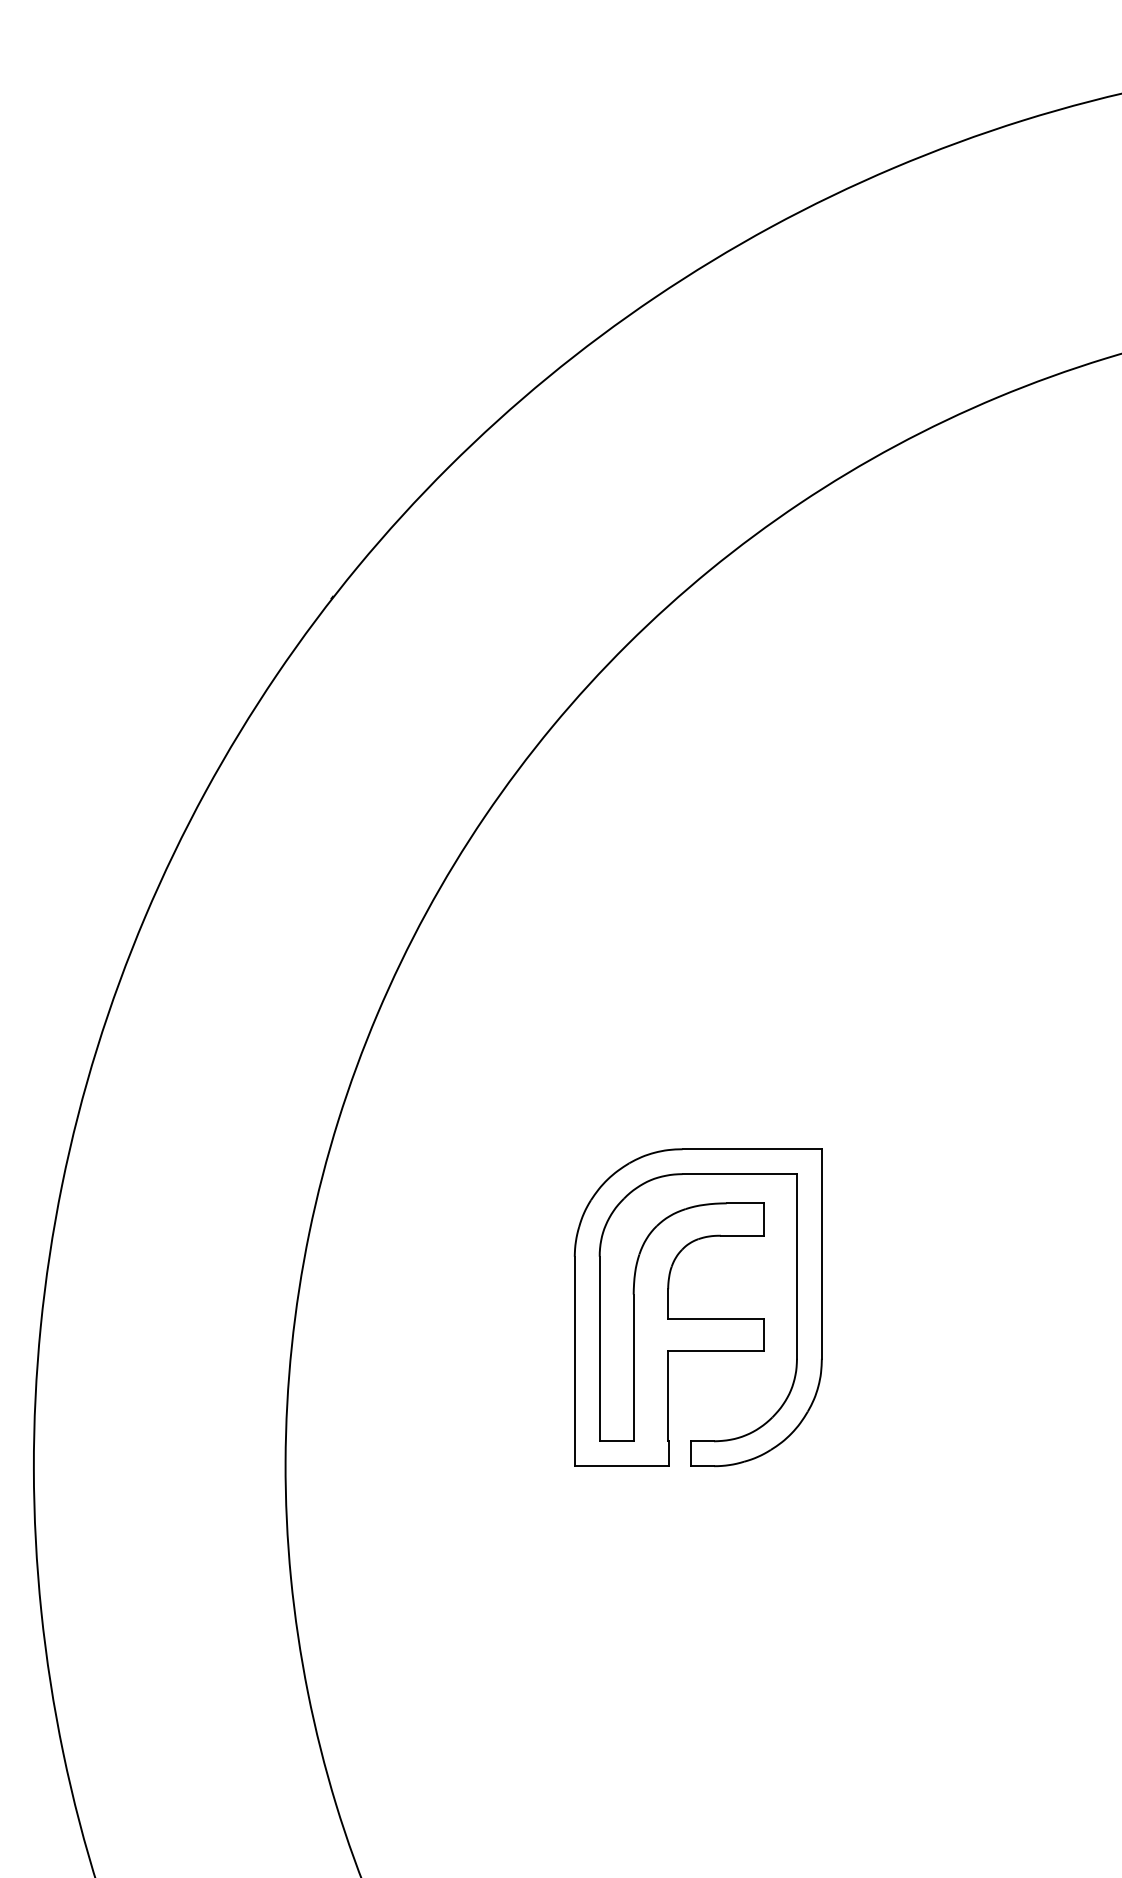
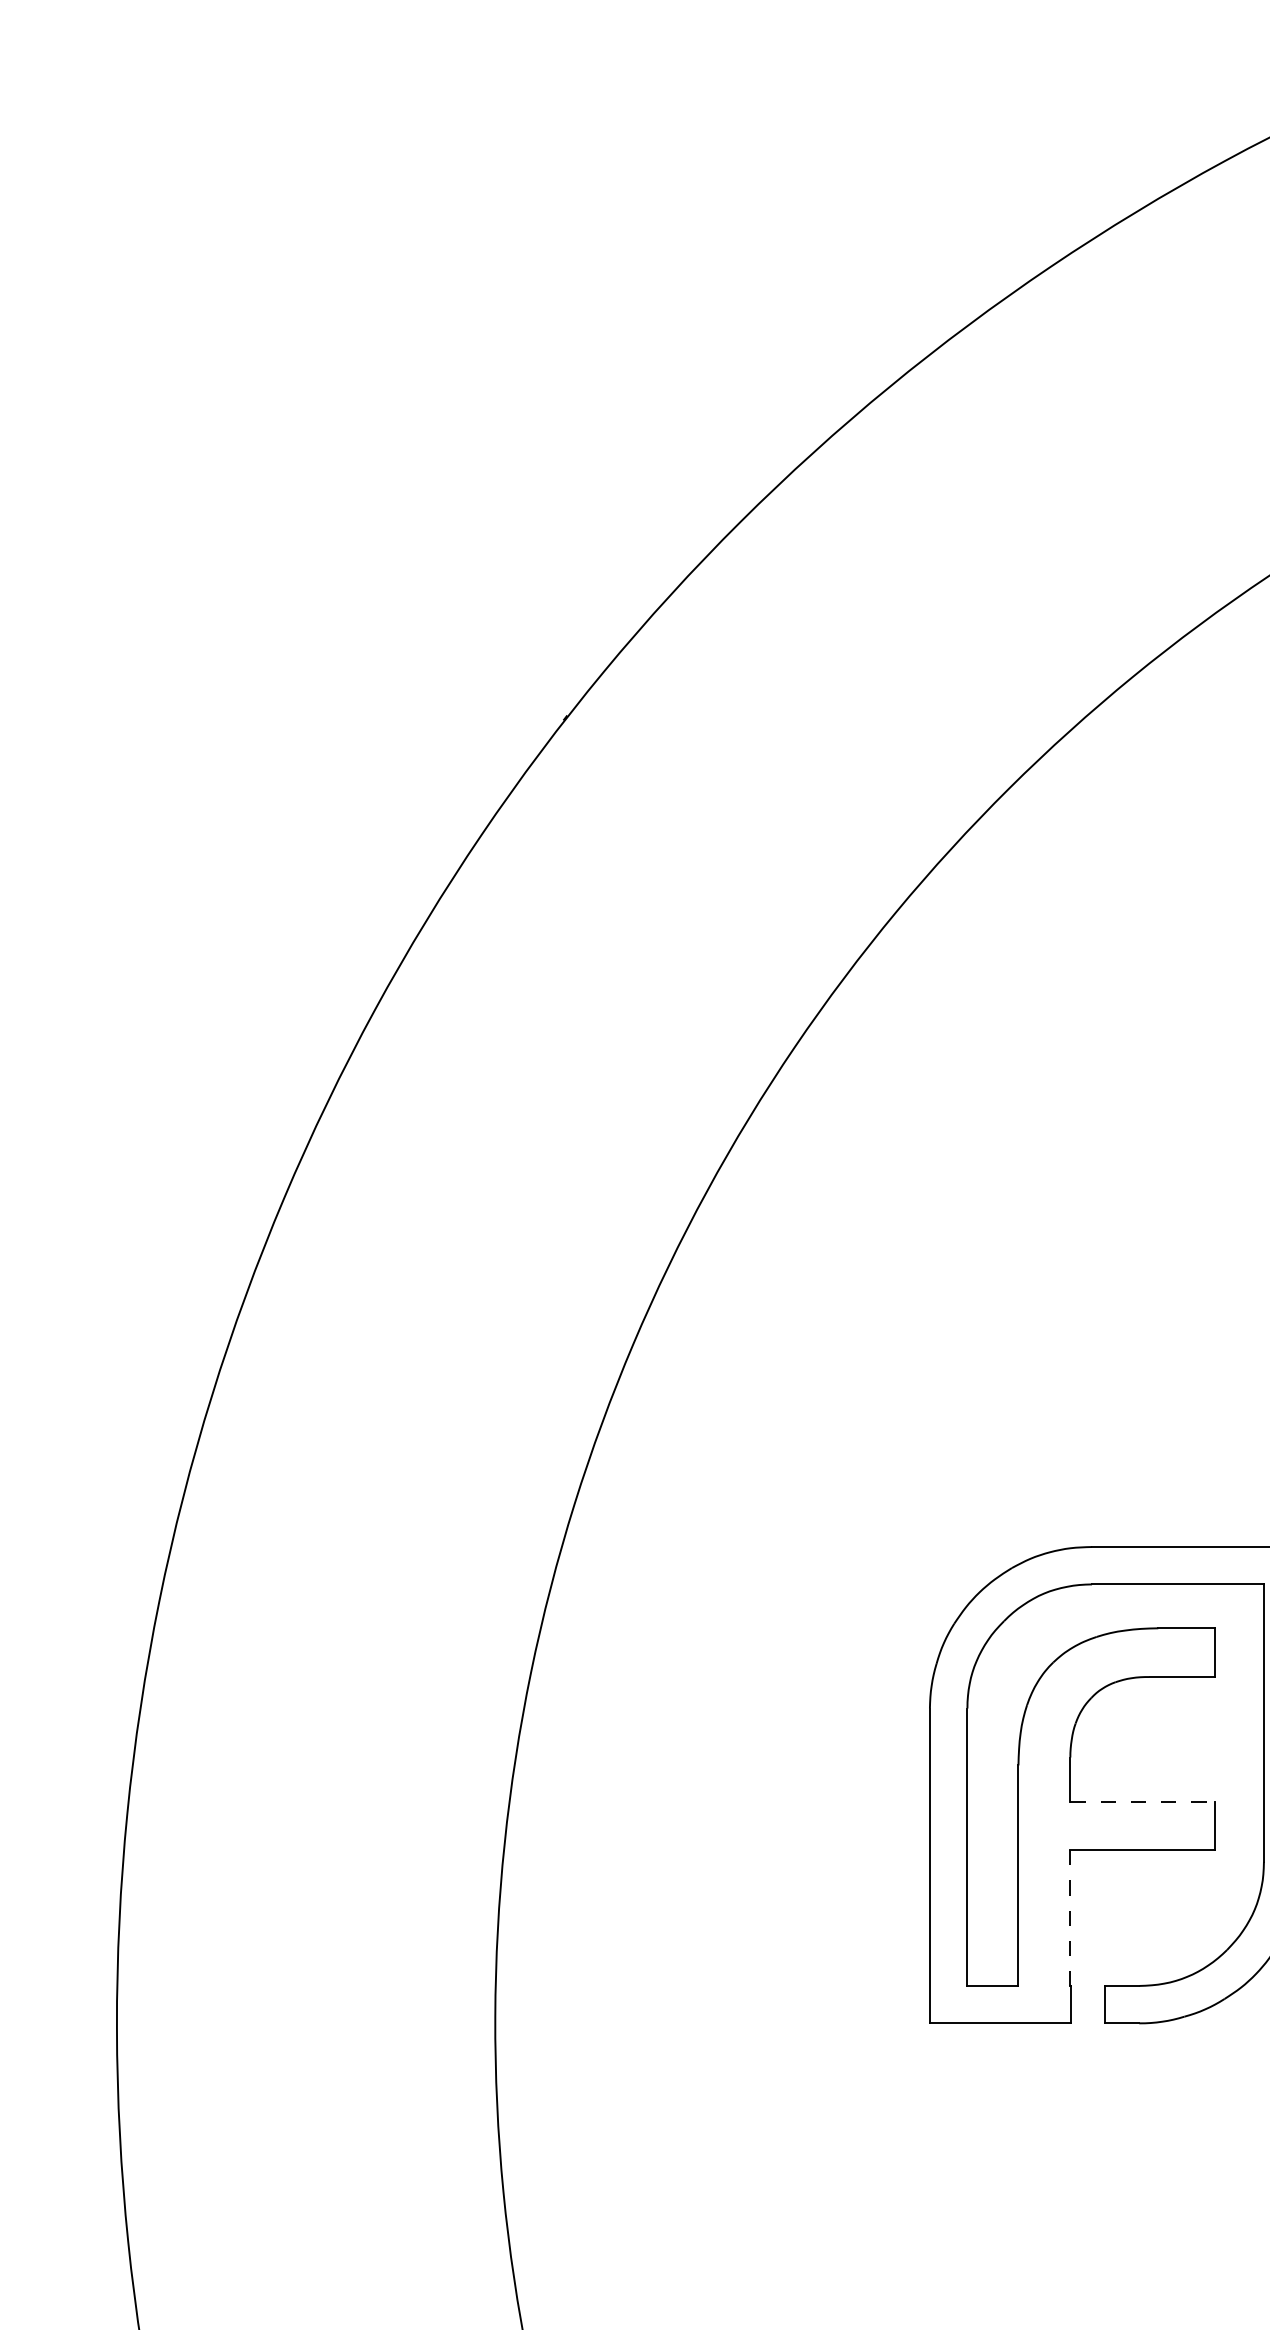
line: (716, 1319) -> (1142, 1802), solid -> dashed
line: (668, 1396) -> (1070, 1918), solid -> dashed

